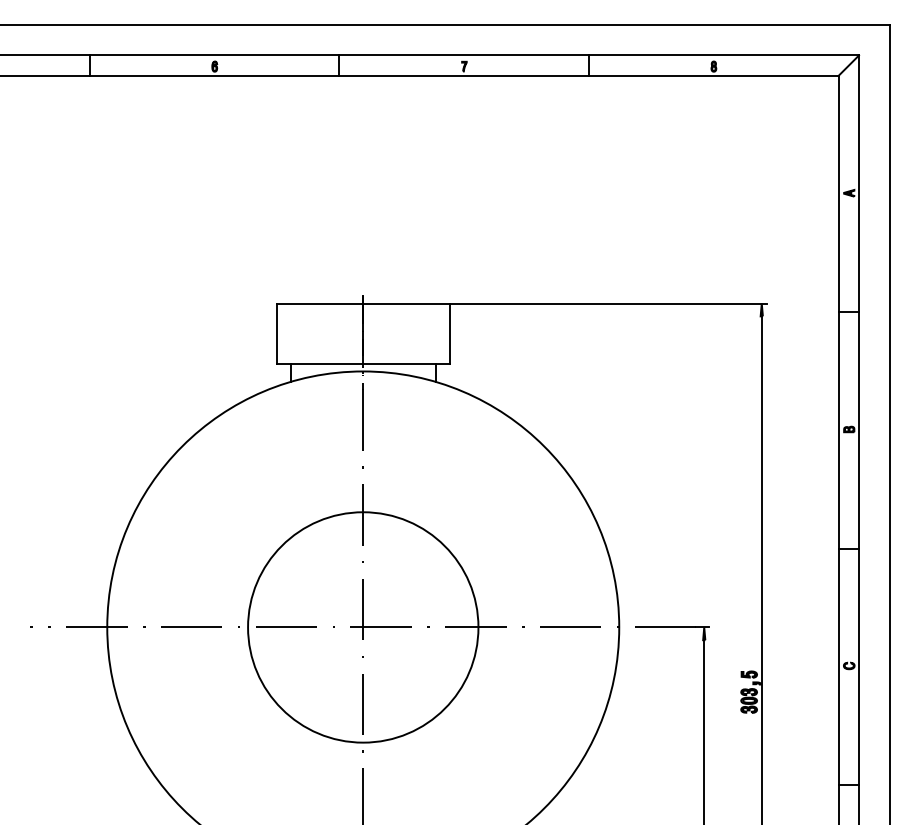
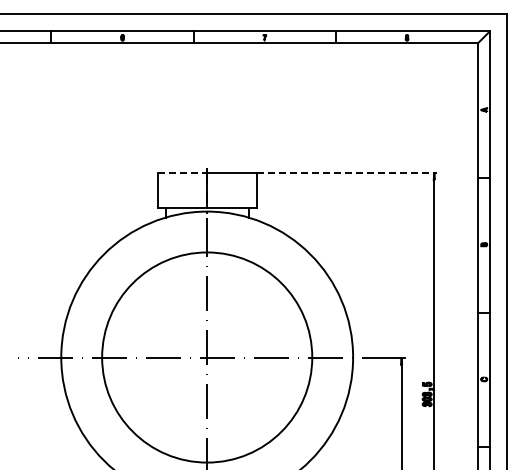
line: (319, 302) -> (182, 172), solid -> dashed
line: (609, 302) -> (347, 172), solid -> dashed
circle: (362, 627) -> (206, 357), size x1.6

